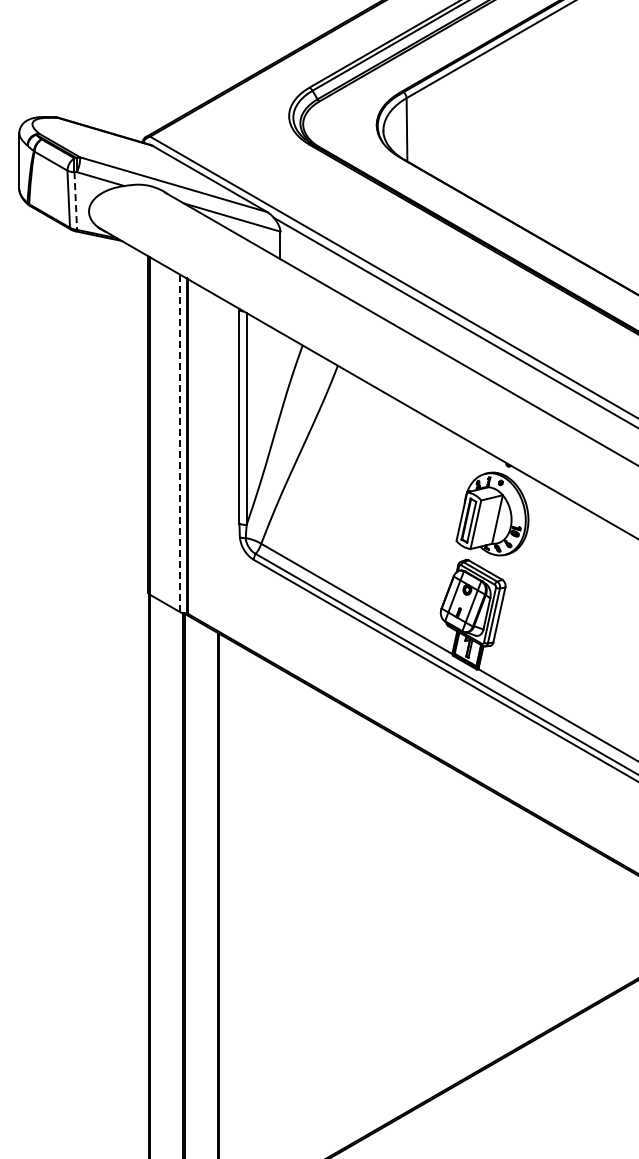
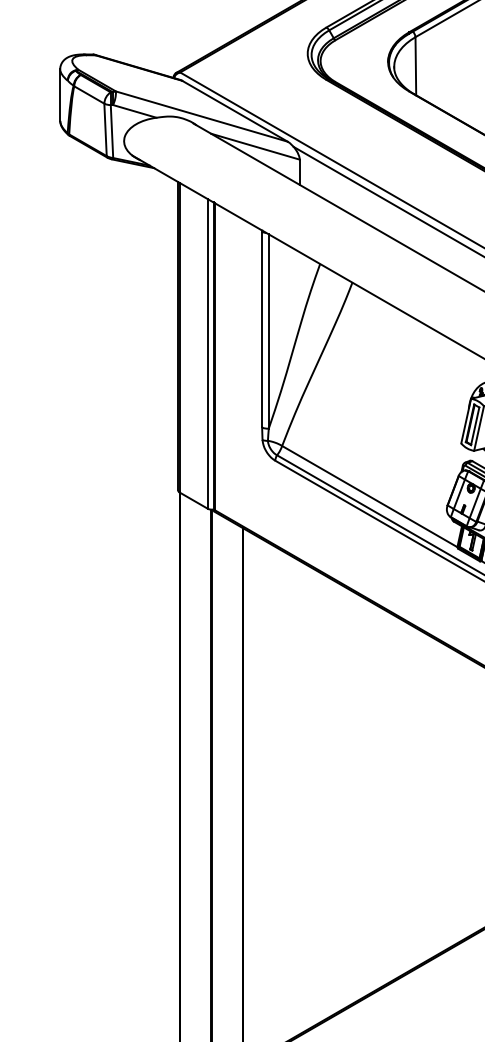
line: (75, 201) -> (111, 131), dashed -> solid
line: (180, 443) -> (208, 353), dashed -> solid

